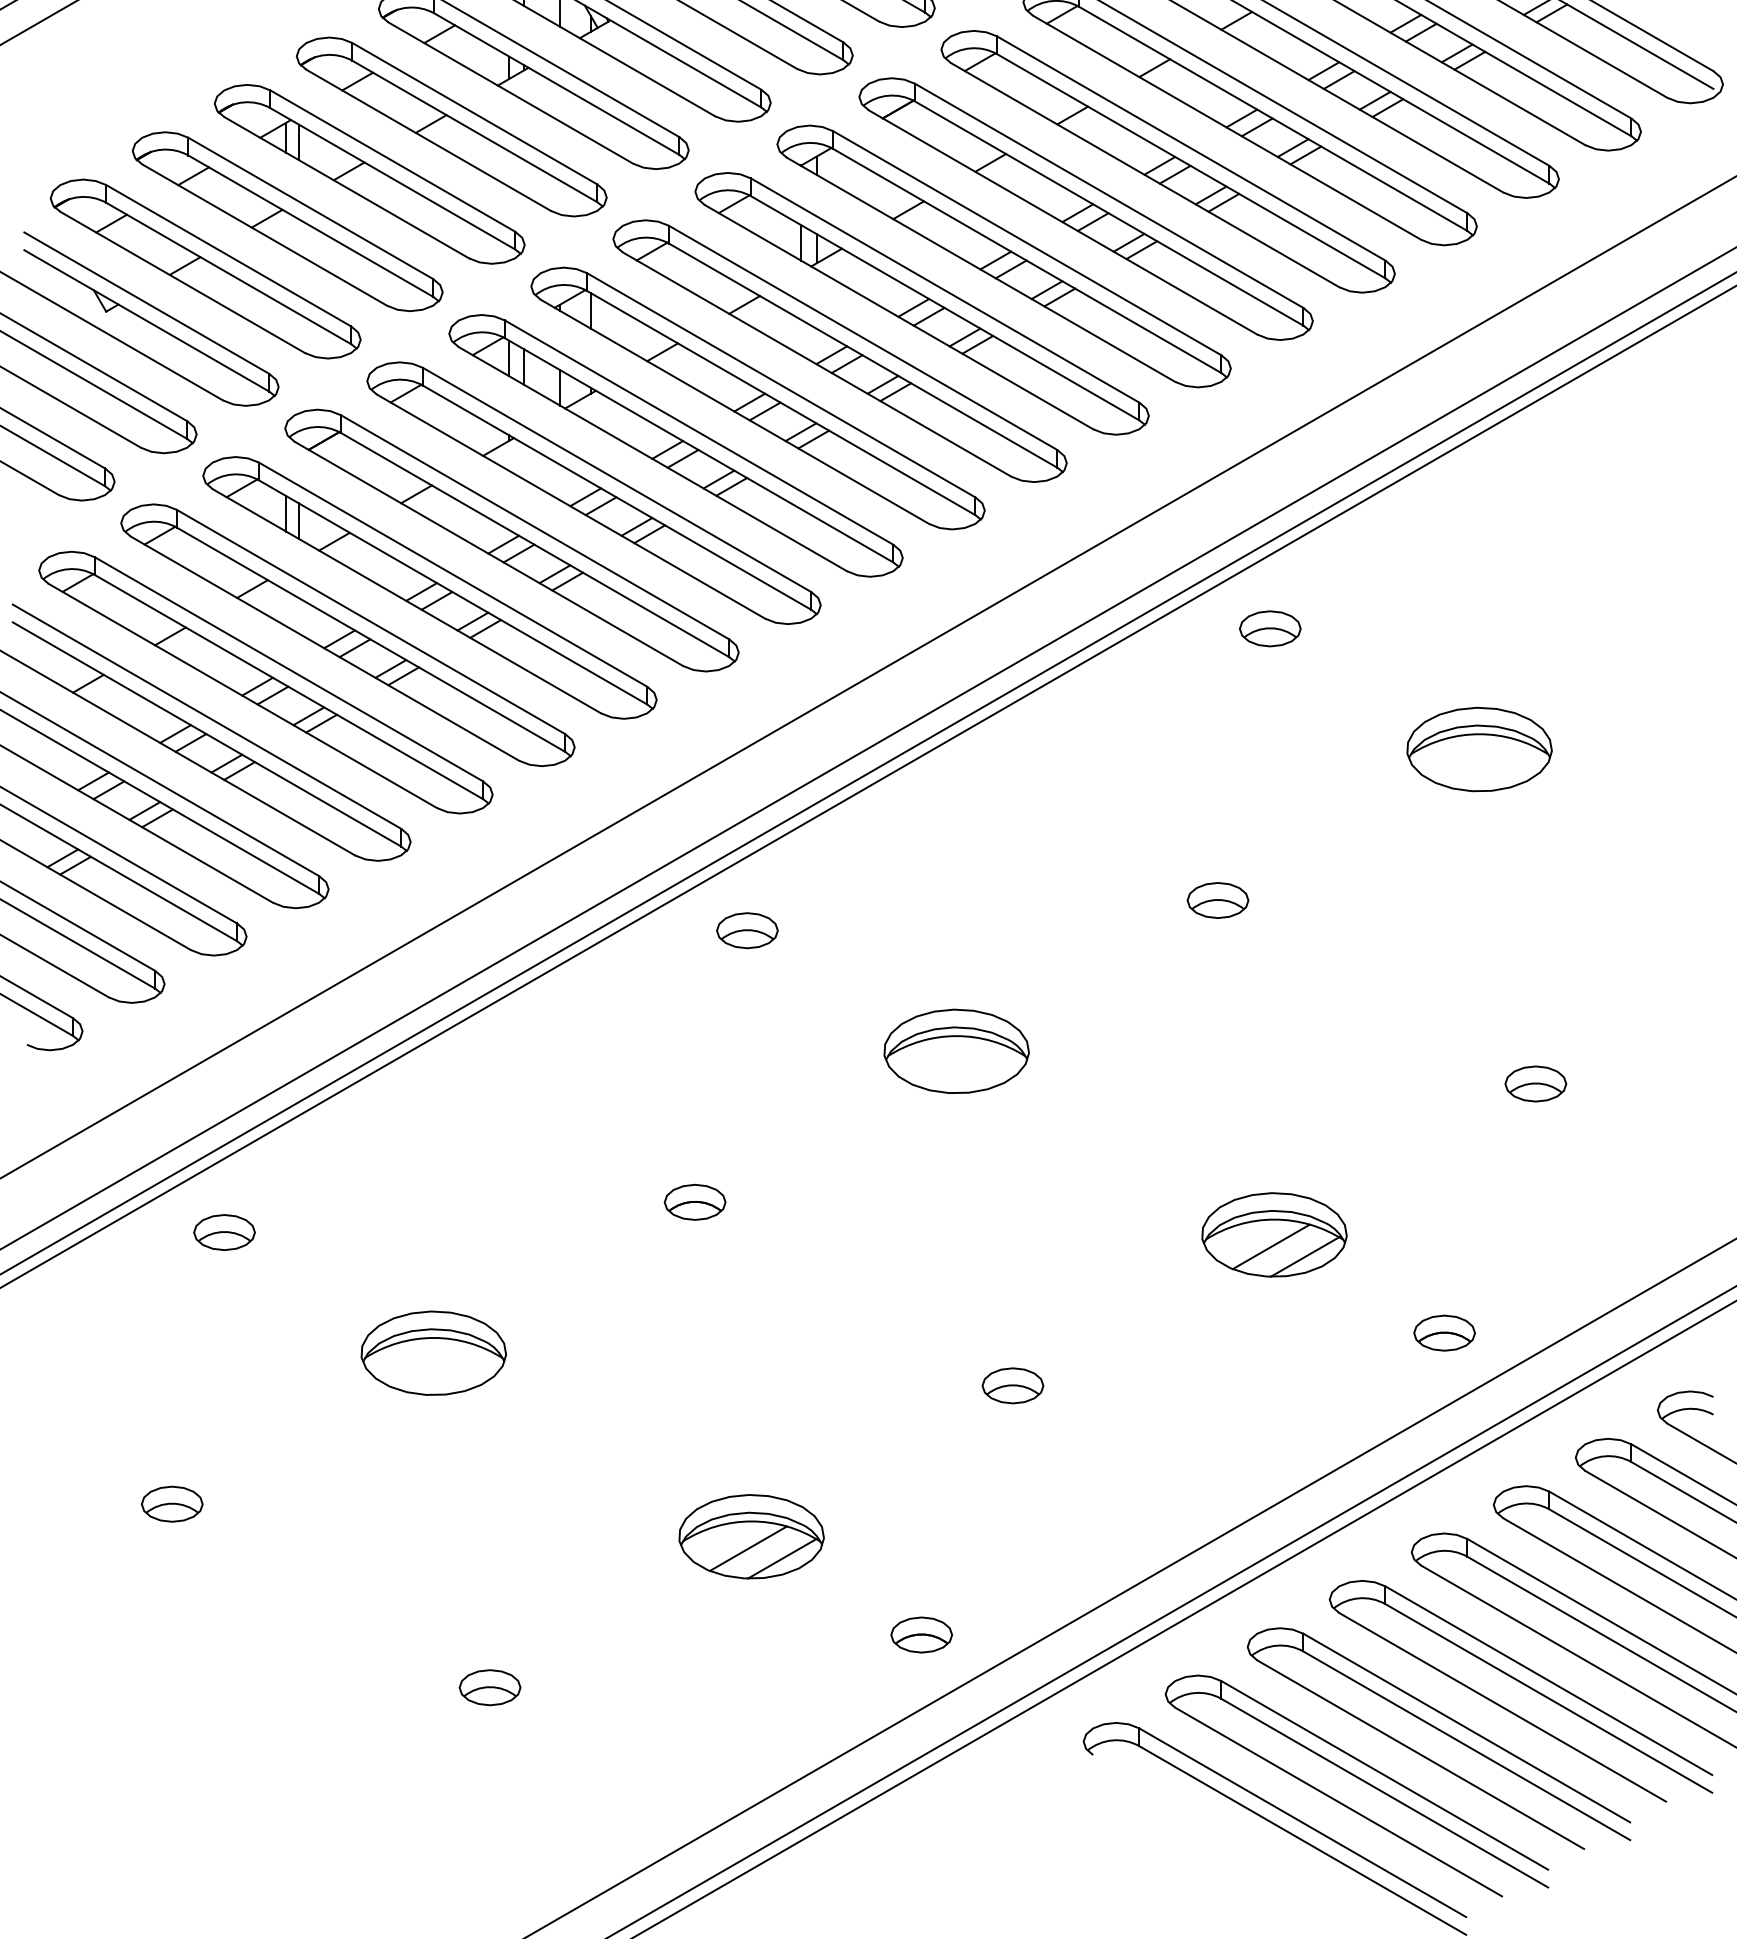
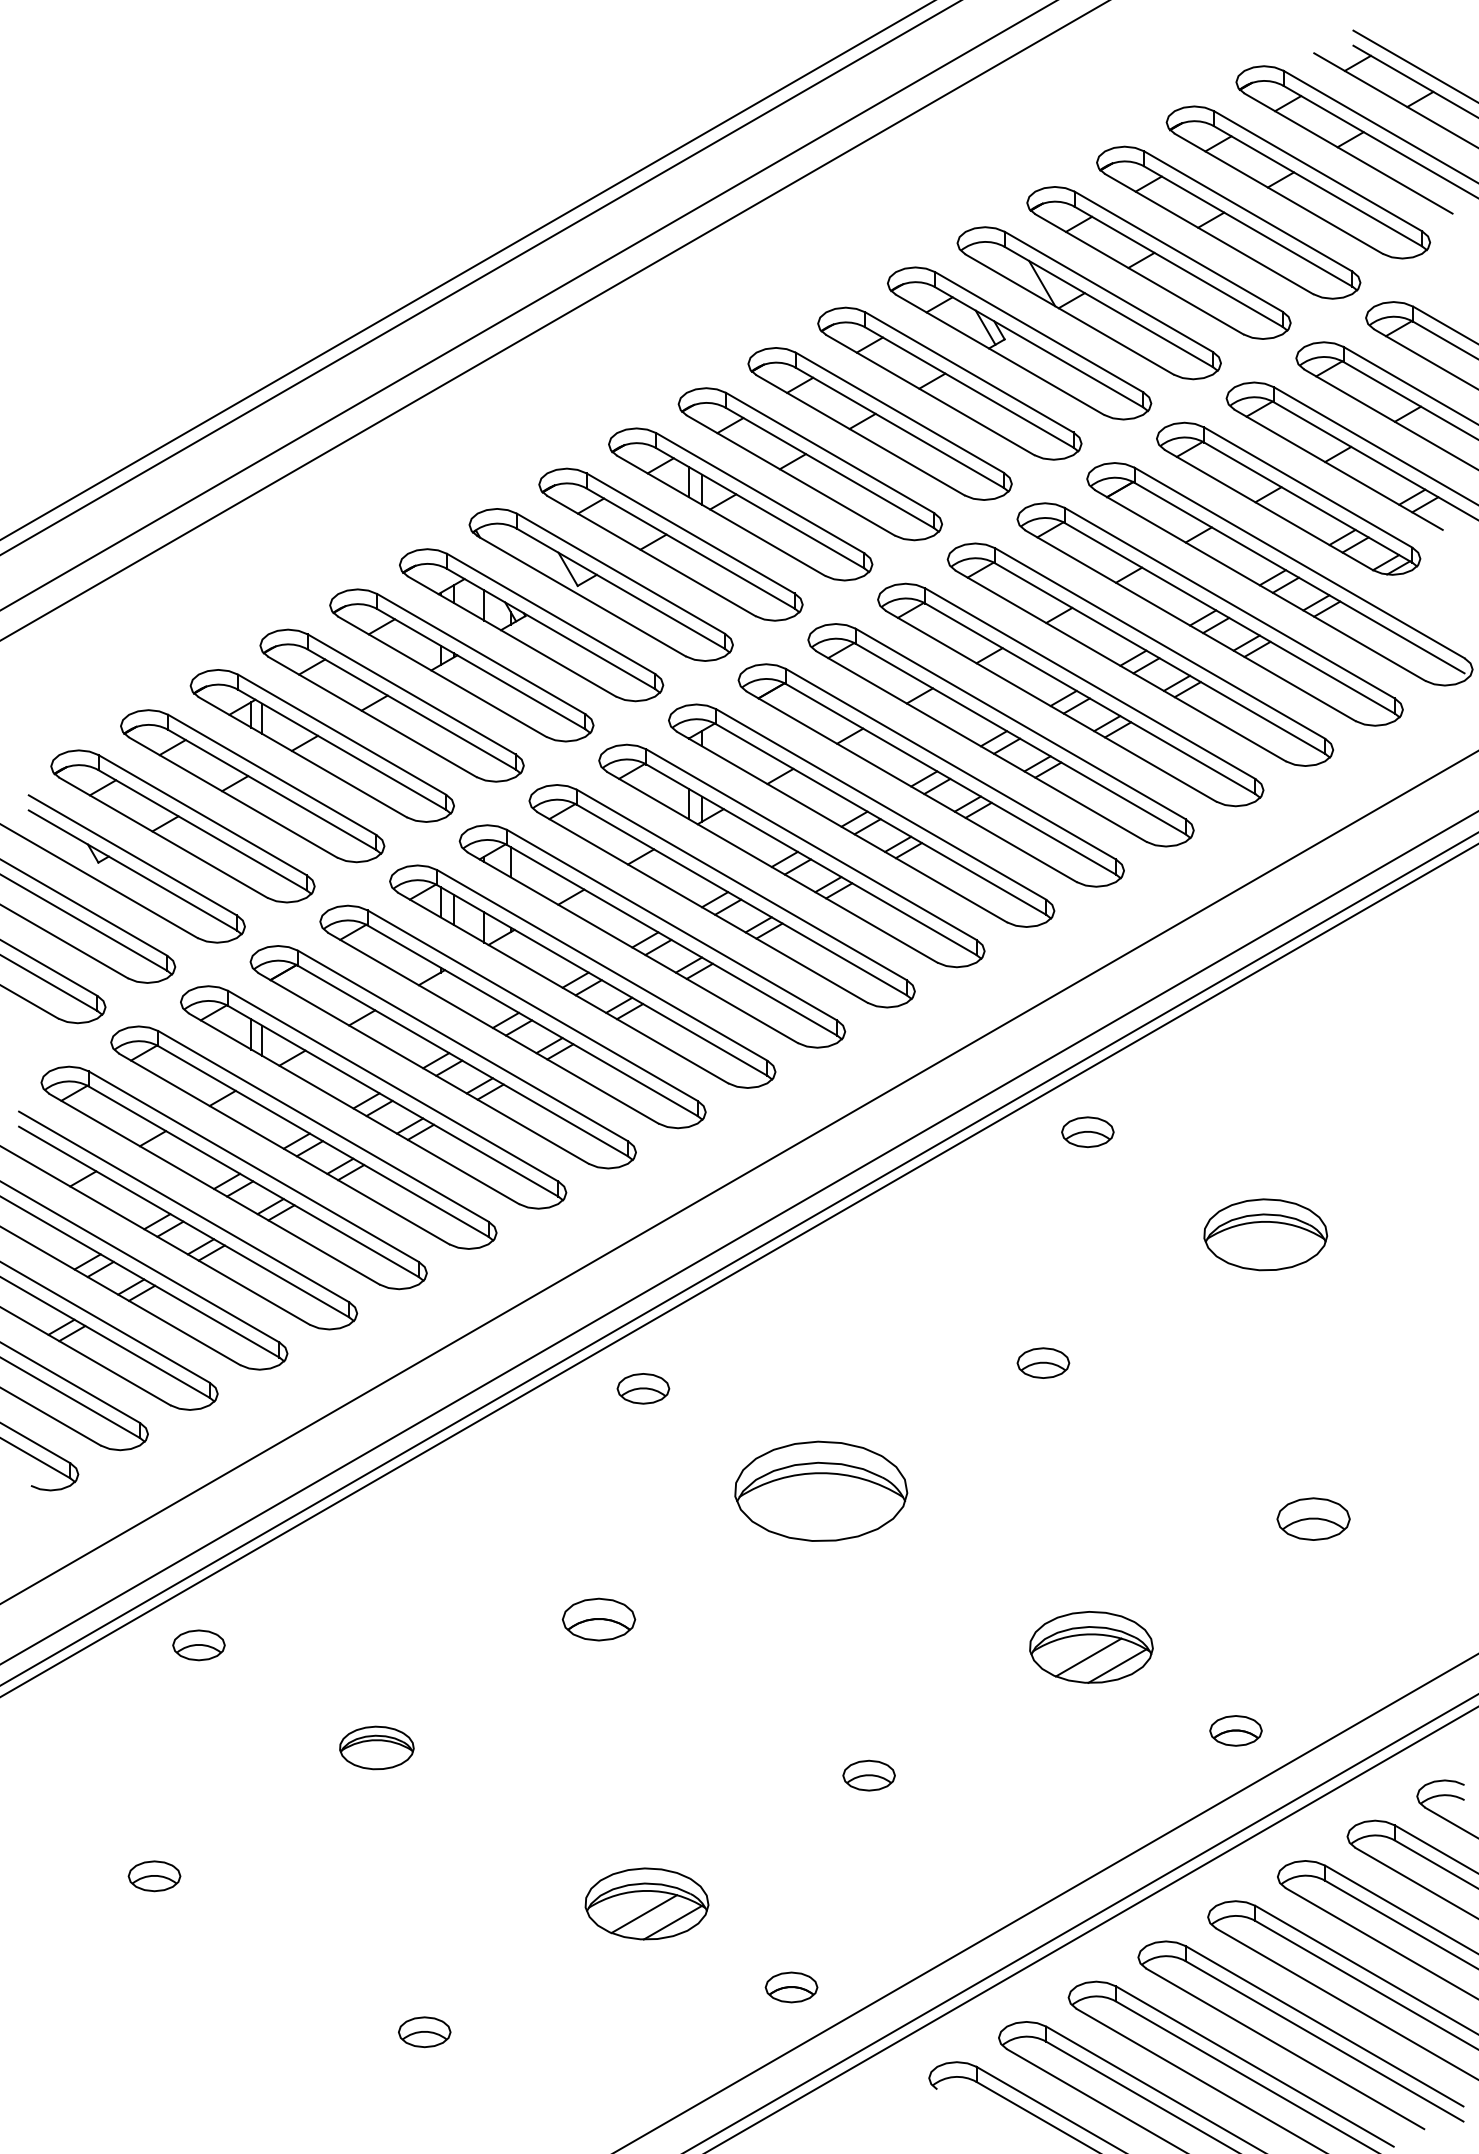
part: (956, 1051) -> (821, 1491), size x1.4
part: (1535, 1083) -> (1313, 1518), size x1.4
part: (694, 1202) -> (598, 1619), size x1.4
part: (433, 1352) -> (376, 1747), size x0.6

